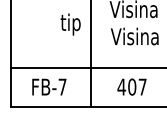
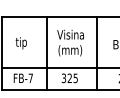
text: (69, 24) -> (20, 43), moved
text: (135, 37) -> (71, 50), Visina -> (mm)
text: (131, 87) -> (69, 78), 407 -> 325

